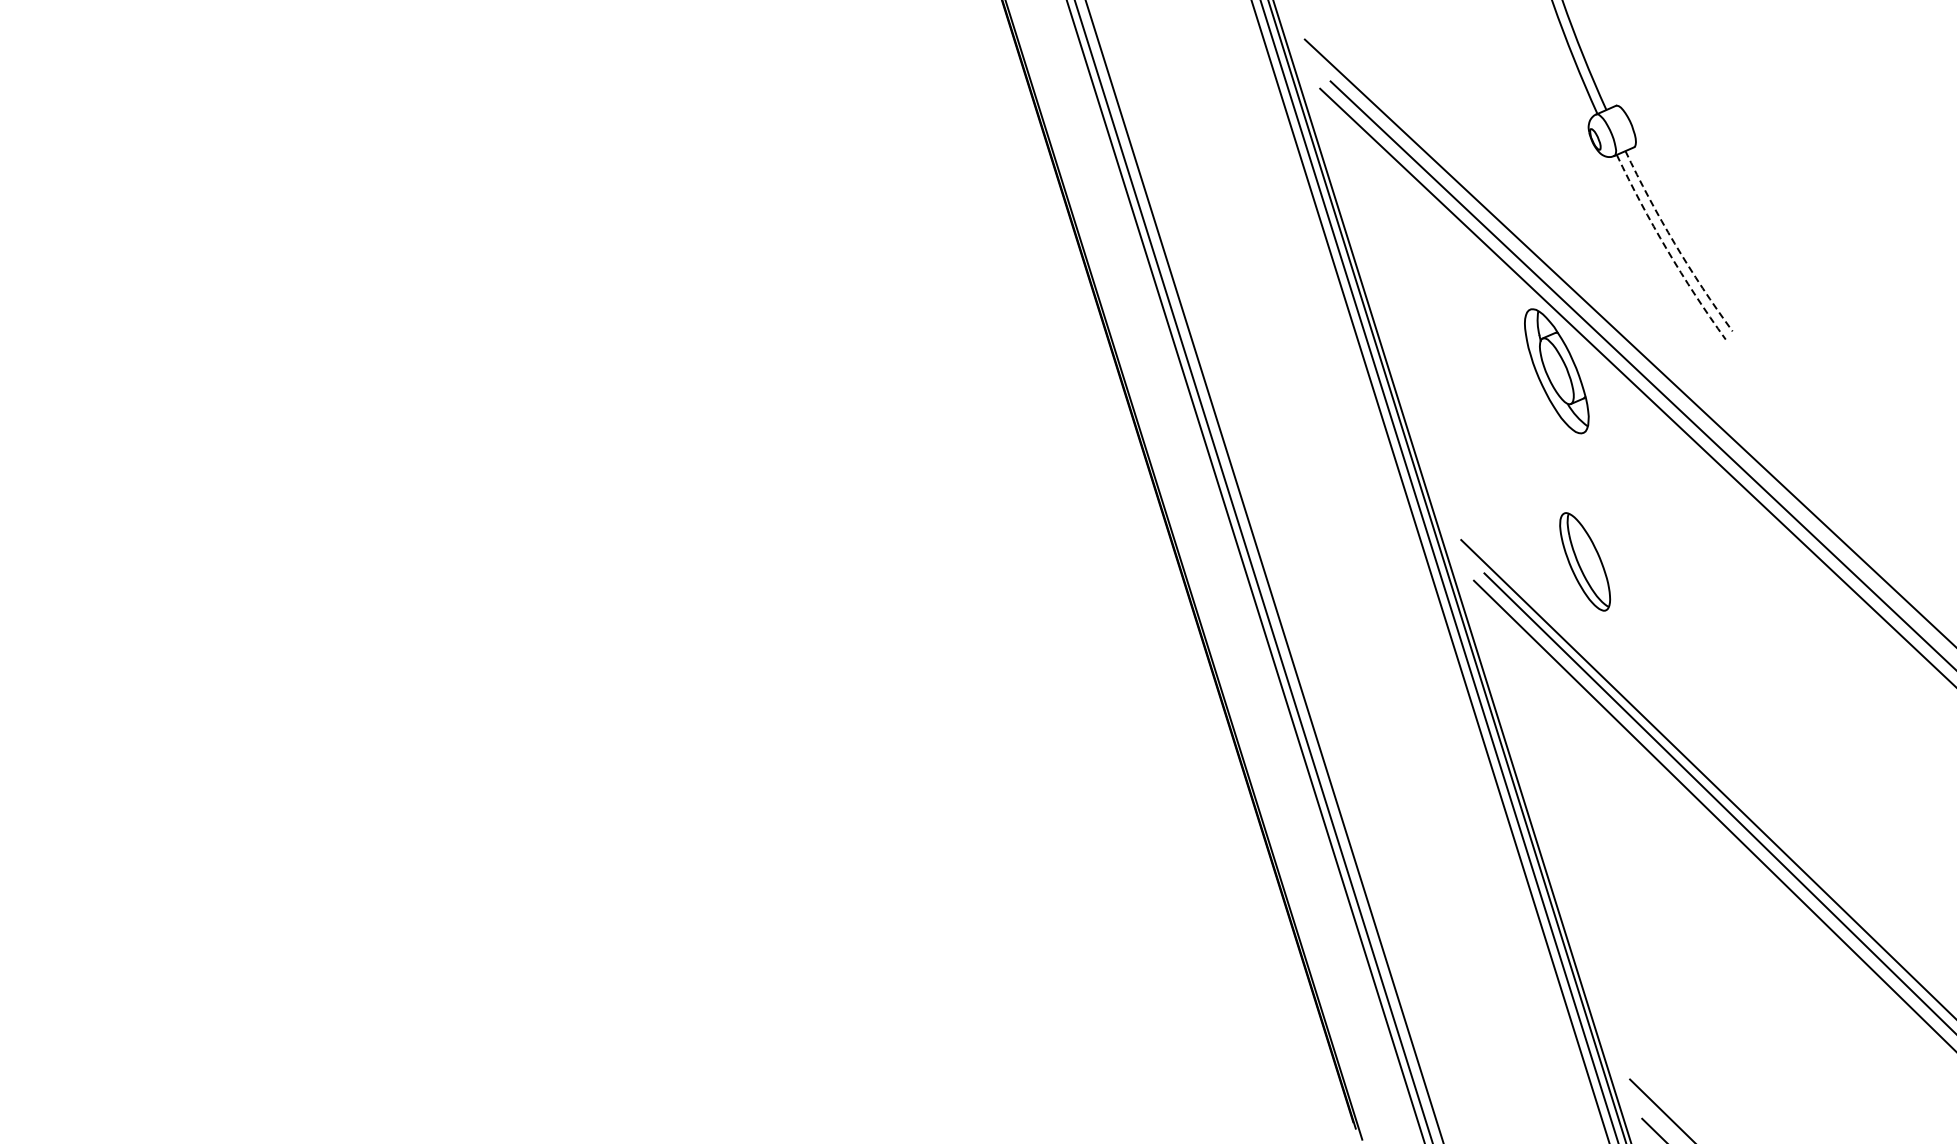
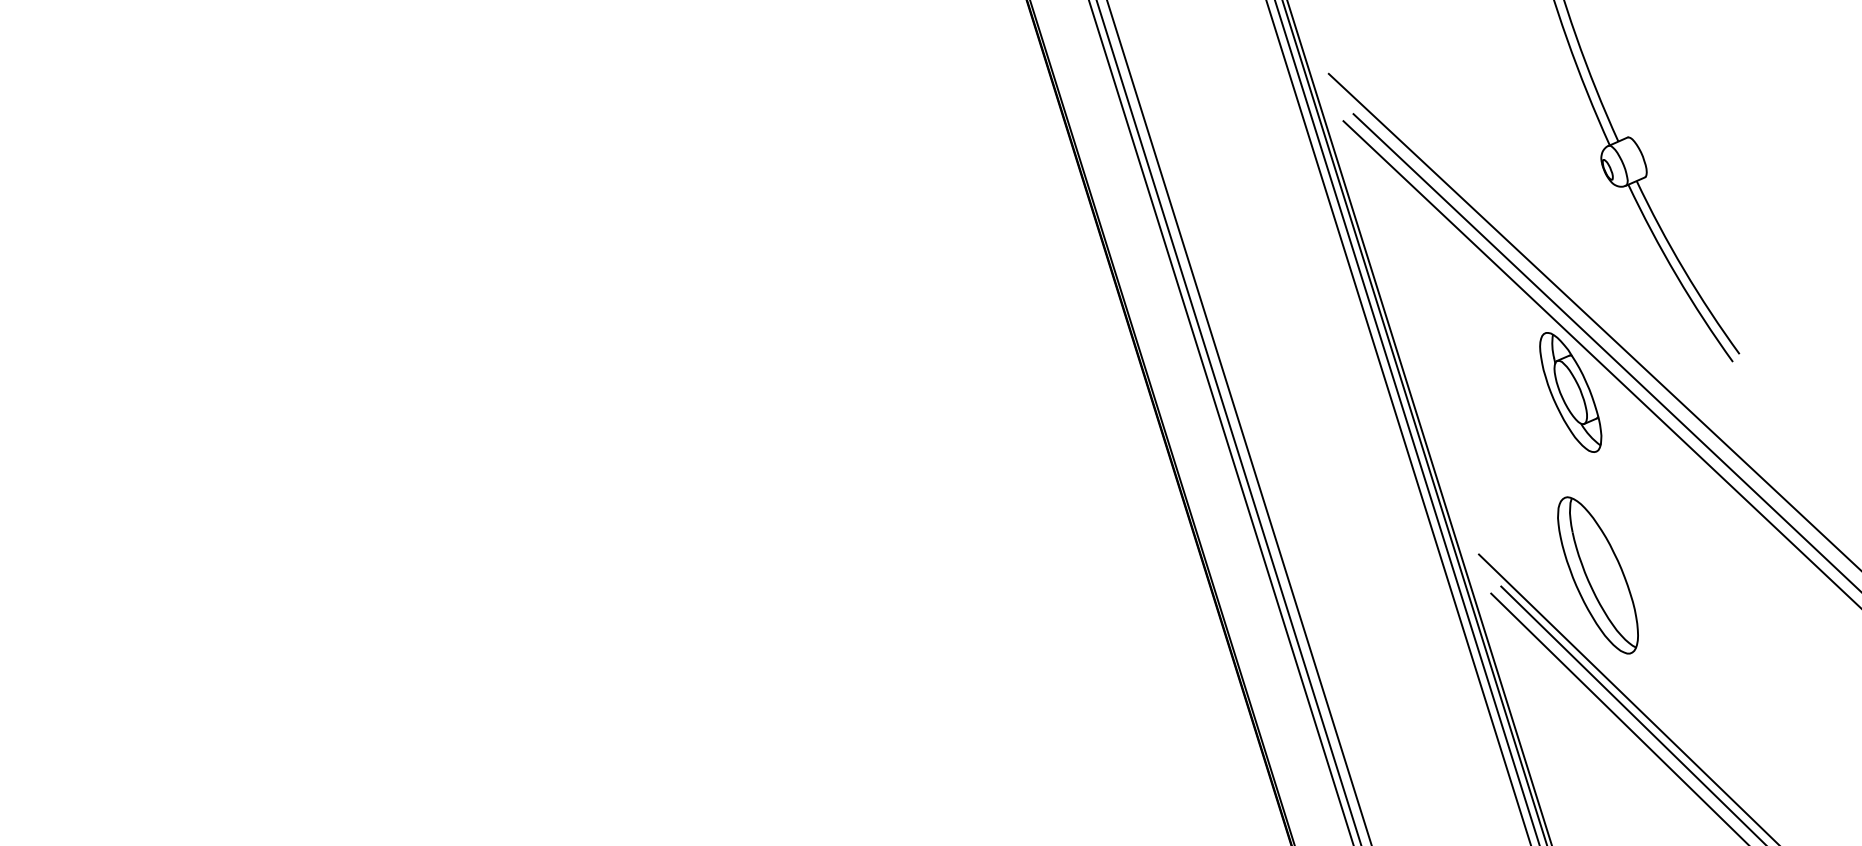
arc: (1674, 243) -> (1683, 269), dashed -> solid
arc: (1667, 249) -> (1677, 275), dashed -> solid
part: (1584, 561) -> (1597, 575), size x1.67

